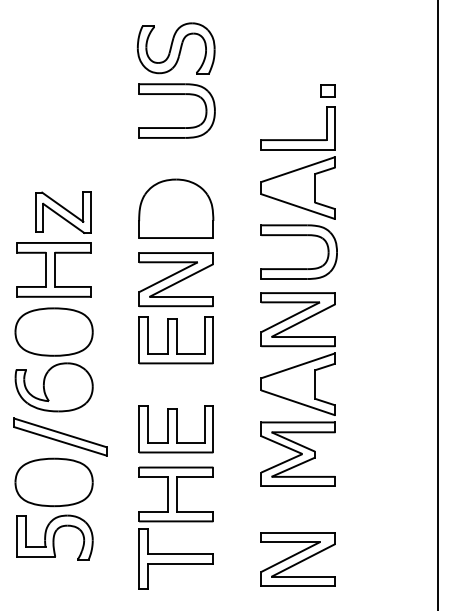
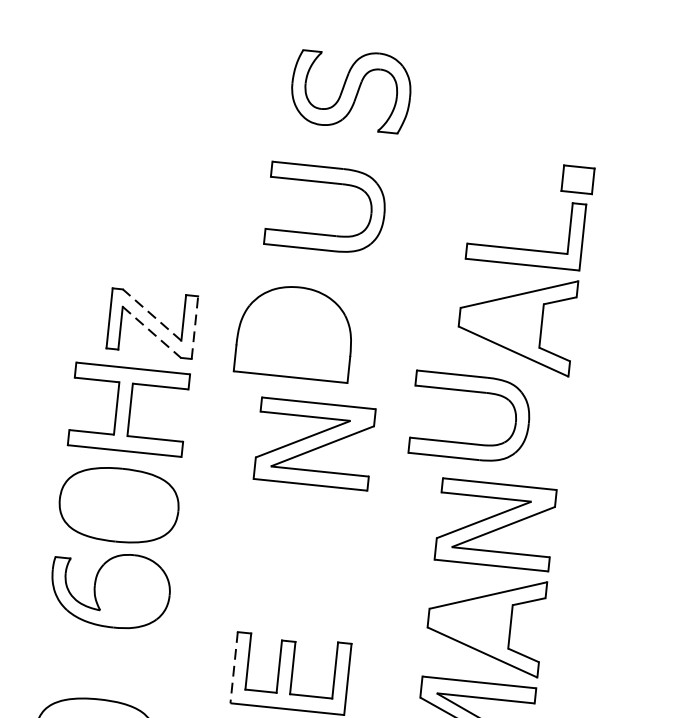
part: (327, 90) -> (576, 178), size x1.4
part: (176, 94) -> (328, 183), moved
line: (62, 206) -> (151, 313), solid -> dashed
part: (176, 208) -> (295, 331), moved
line: (91, 212) -> (195, 327), solid -> dashed
line: (64, 218) -> (153, 332), solid -> dashed
part: (298, 236) -> (472, 393), moved
part: (175, 340) -> (303, 537), removed
line: (139, 429) -> (234, 668), solid -> dashed
part: (60, 436) -> (112, 666), removed

